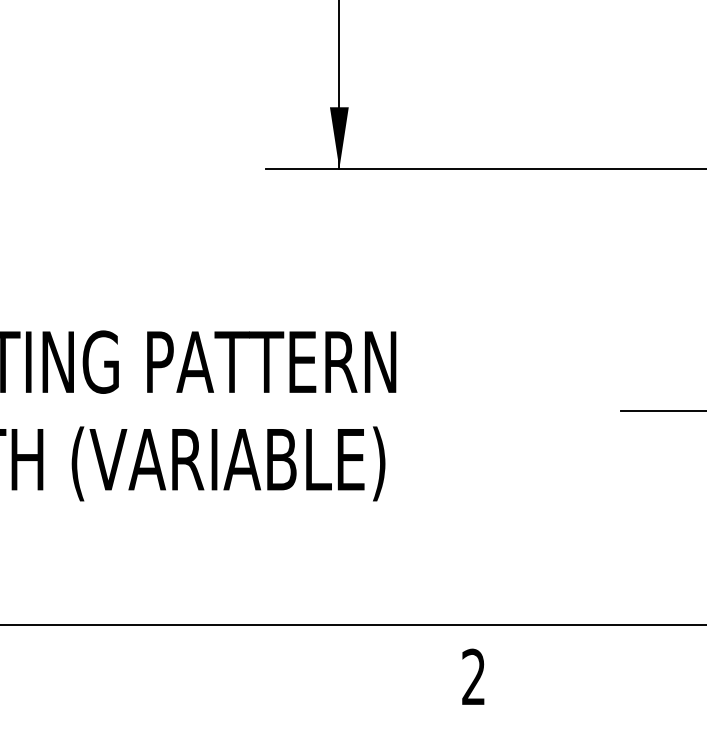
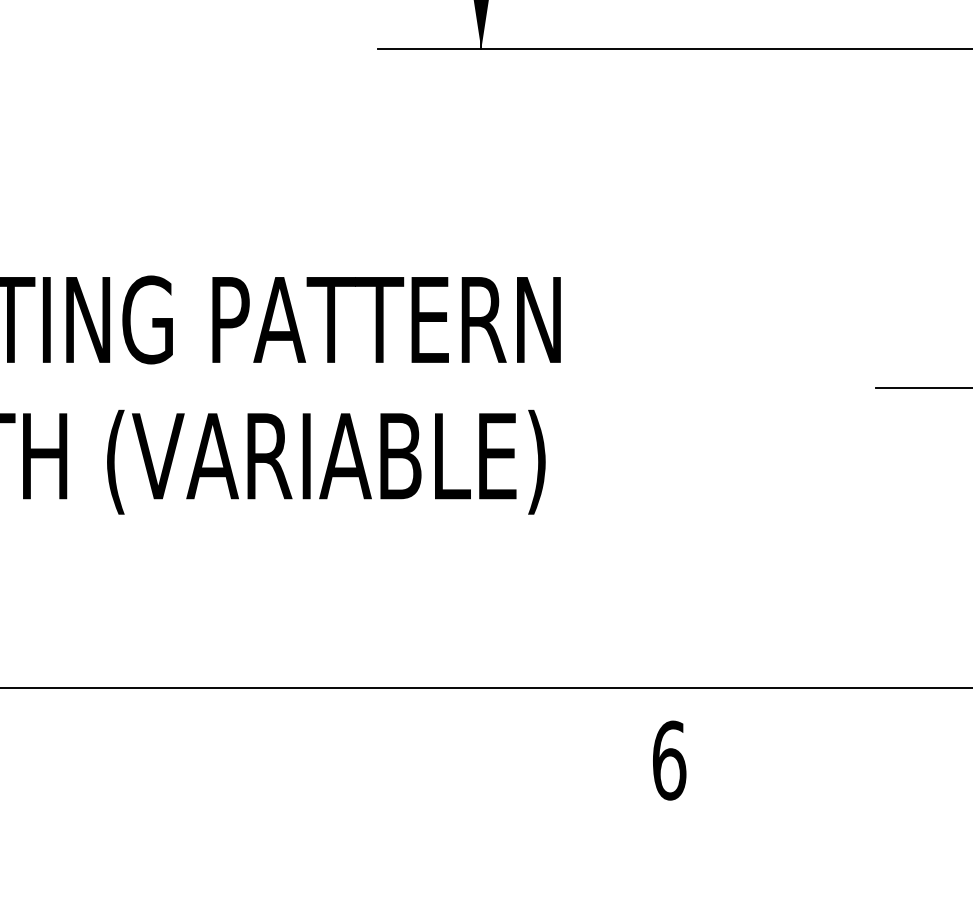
text: (473, 676) -> (668, 759), 2 -> 6

